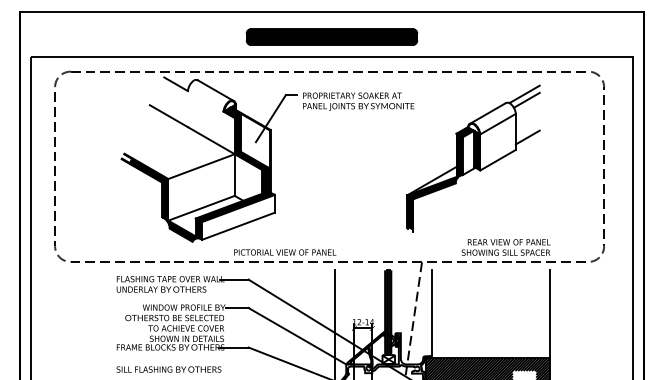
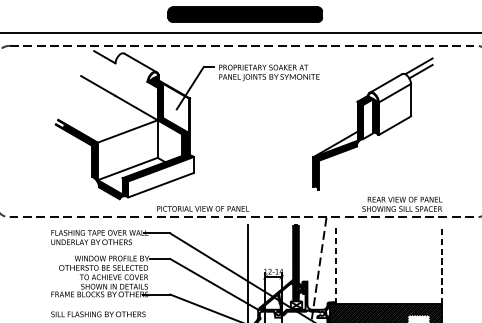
line: (527, 137) -> (421, 105), removed
line: (550, 313) -> (442, 263), solid -> dashed
line: (432, 314) -> (335, 264), solid -> dashed

